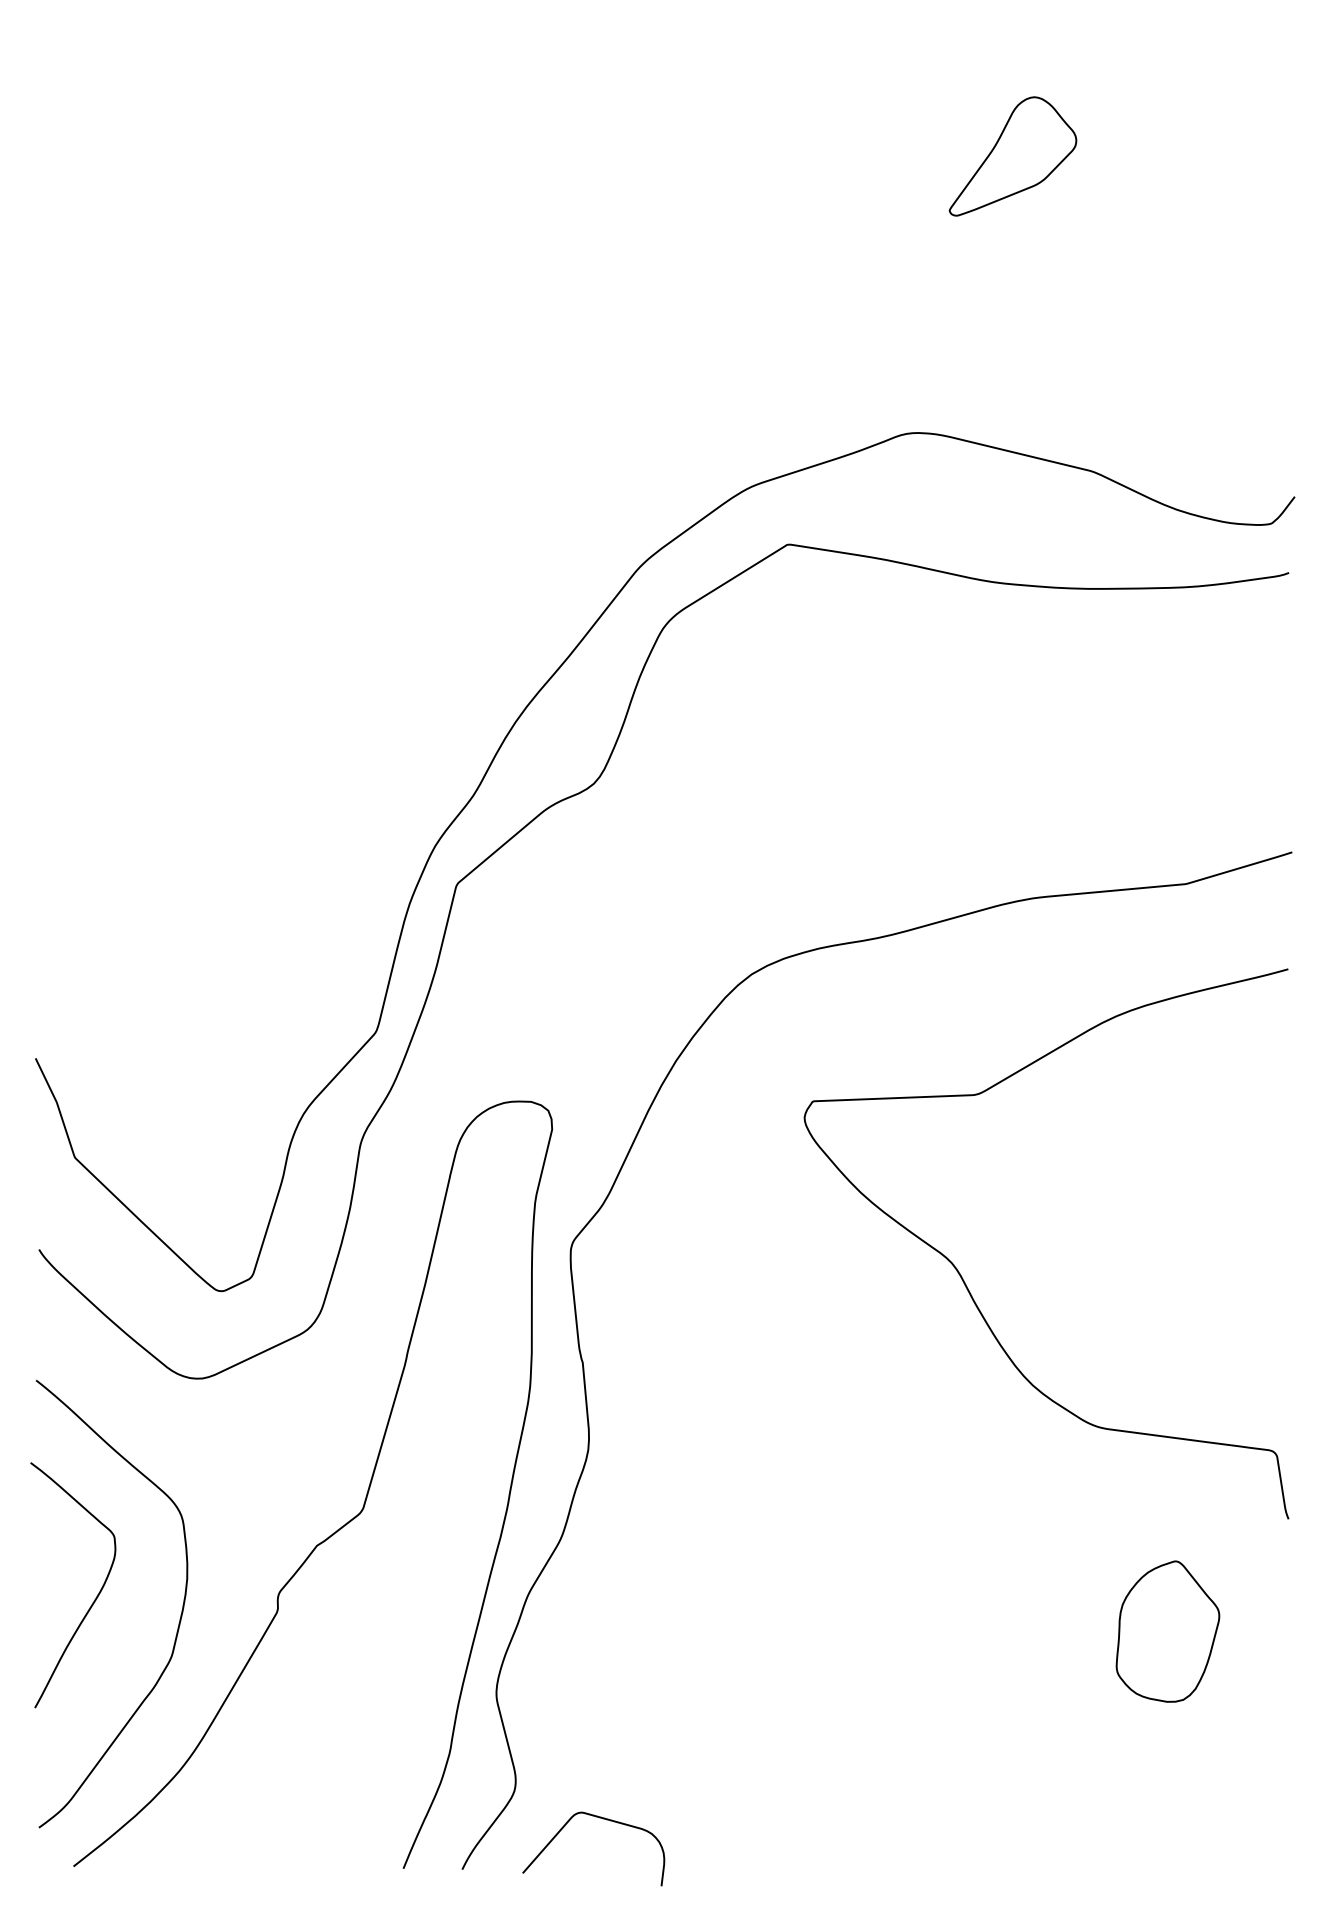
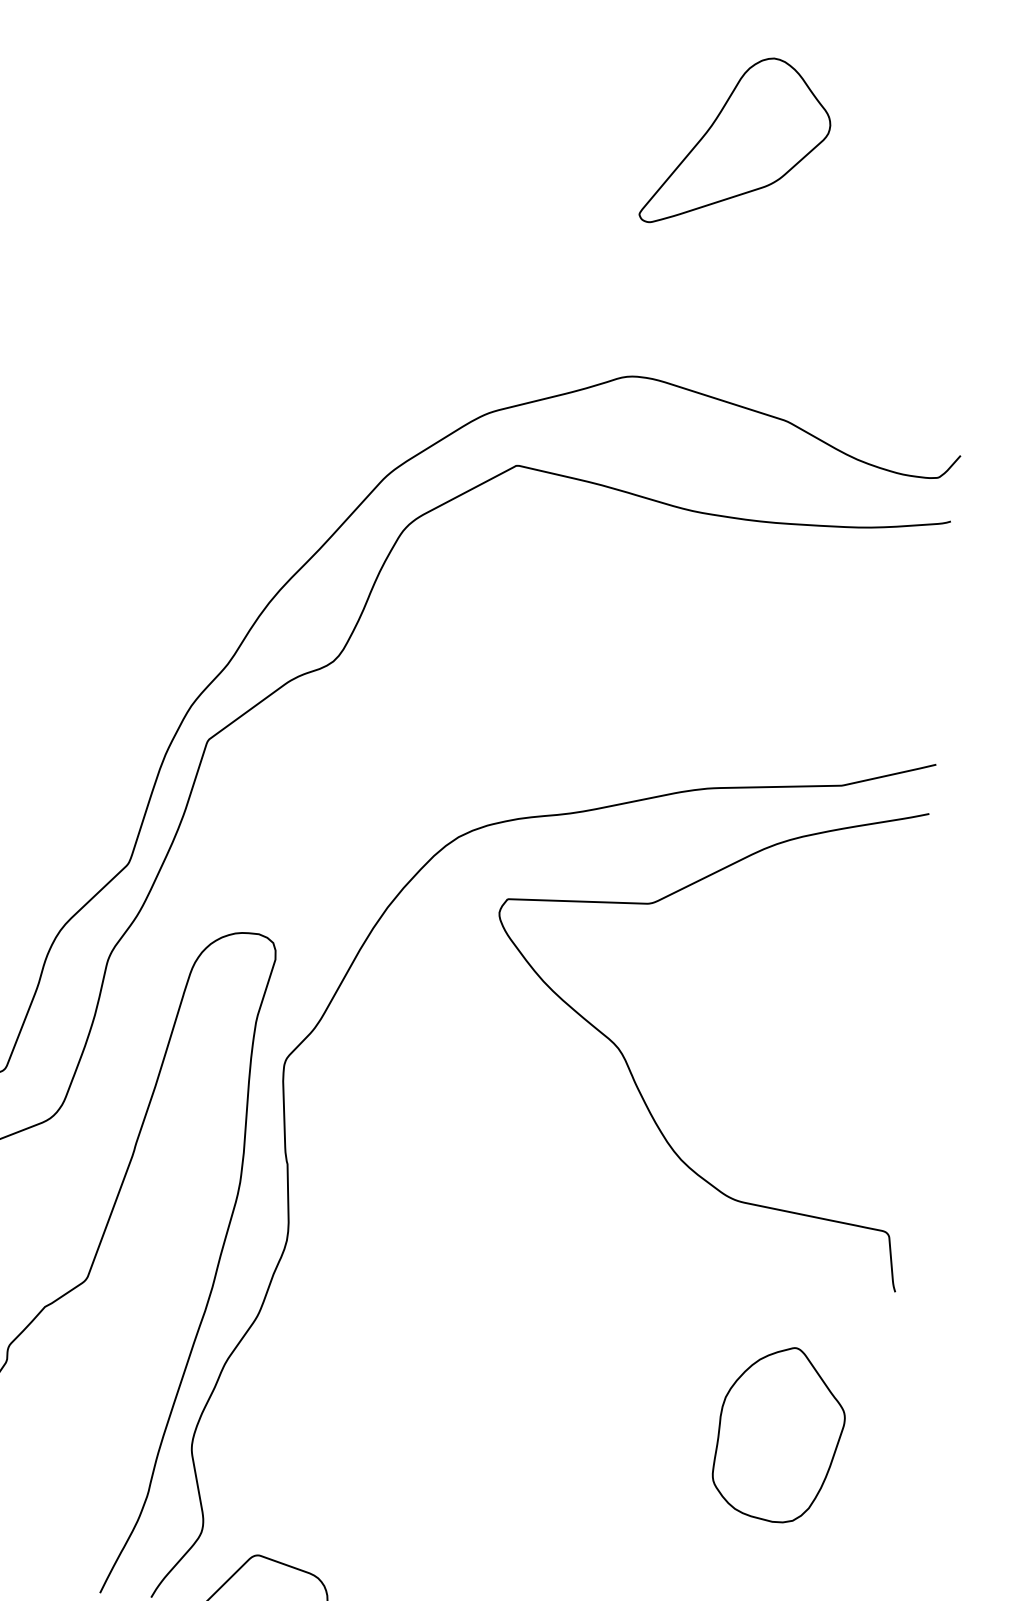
part: (1012, 156) -> (736, 142), size x1.67
curve: (966, 1284) -> (629, 1068), moved
part: (1167, 1631) -> (779, 1434), size x1.43

